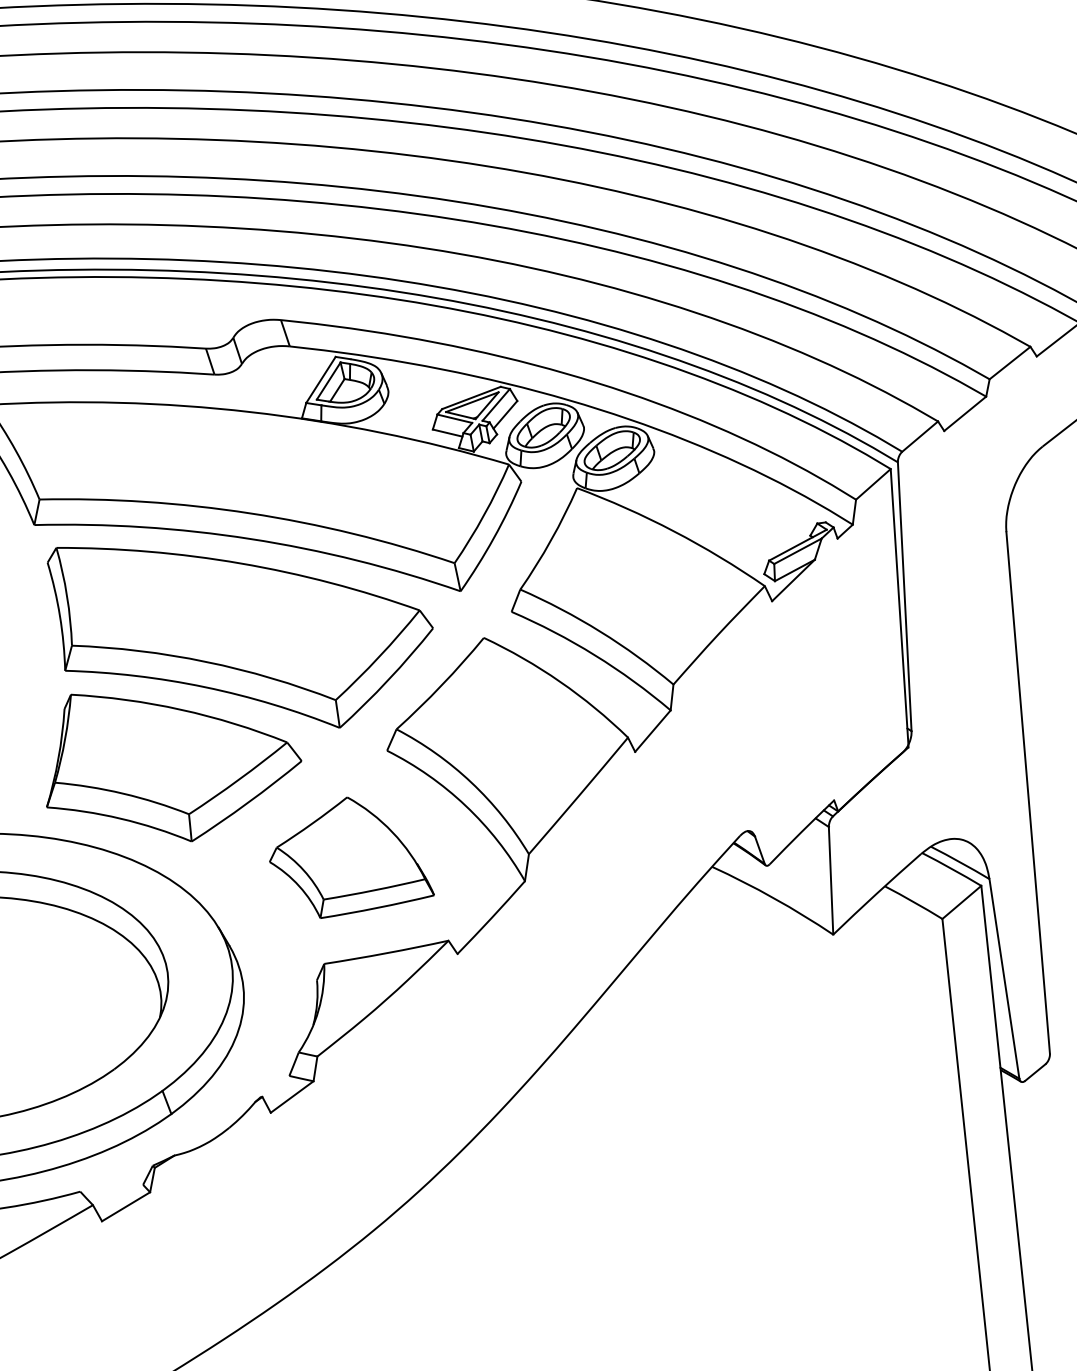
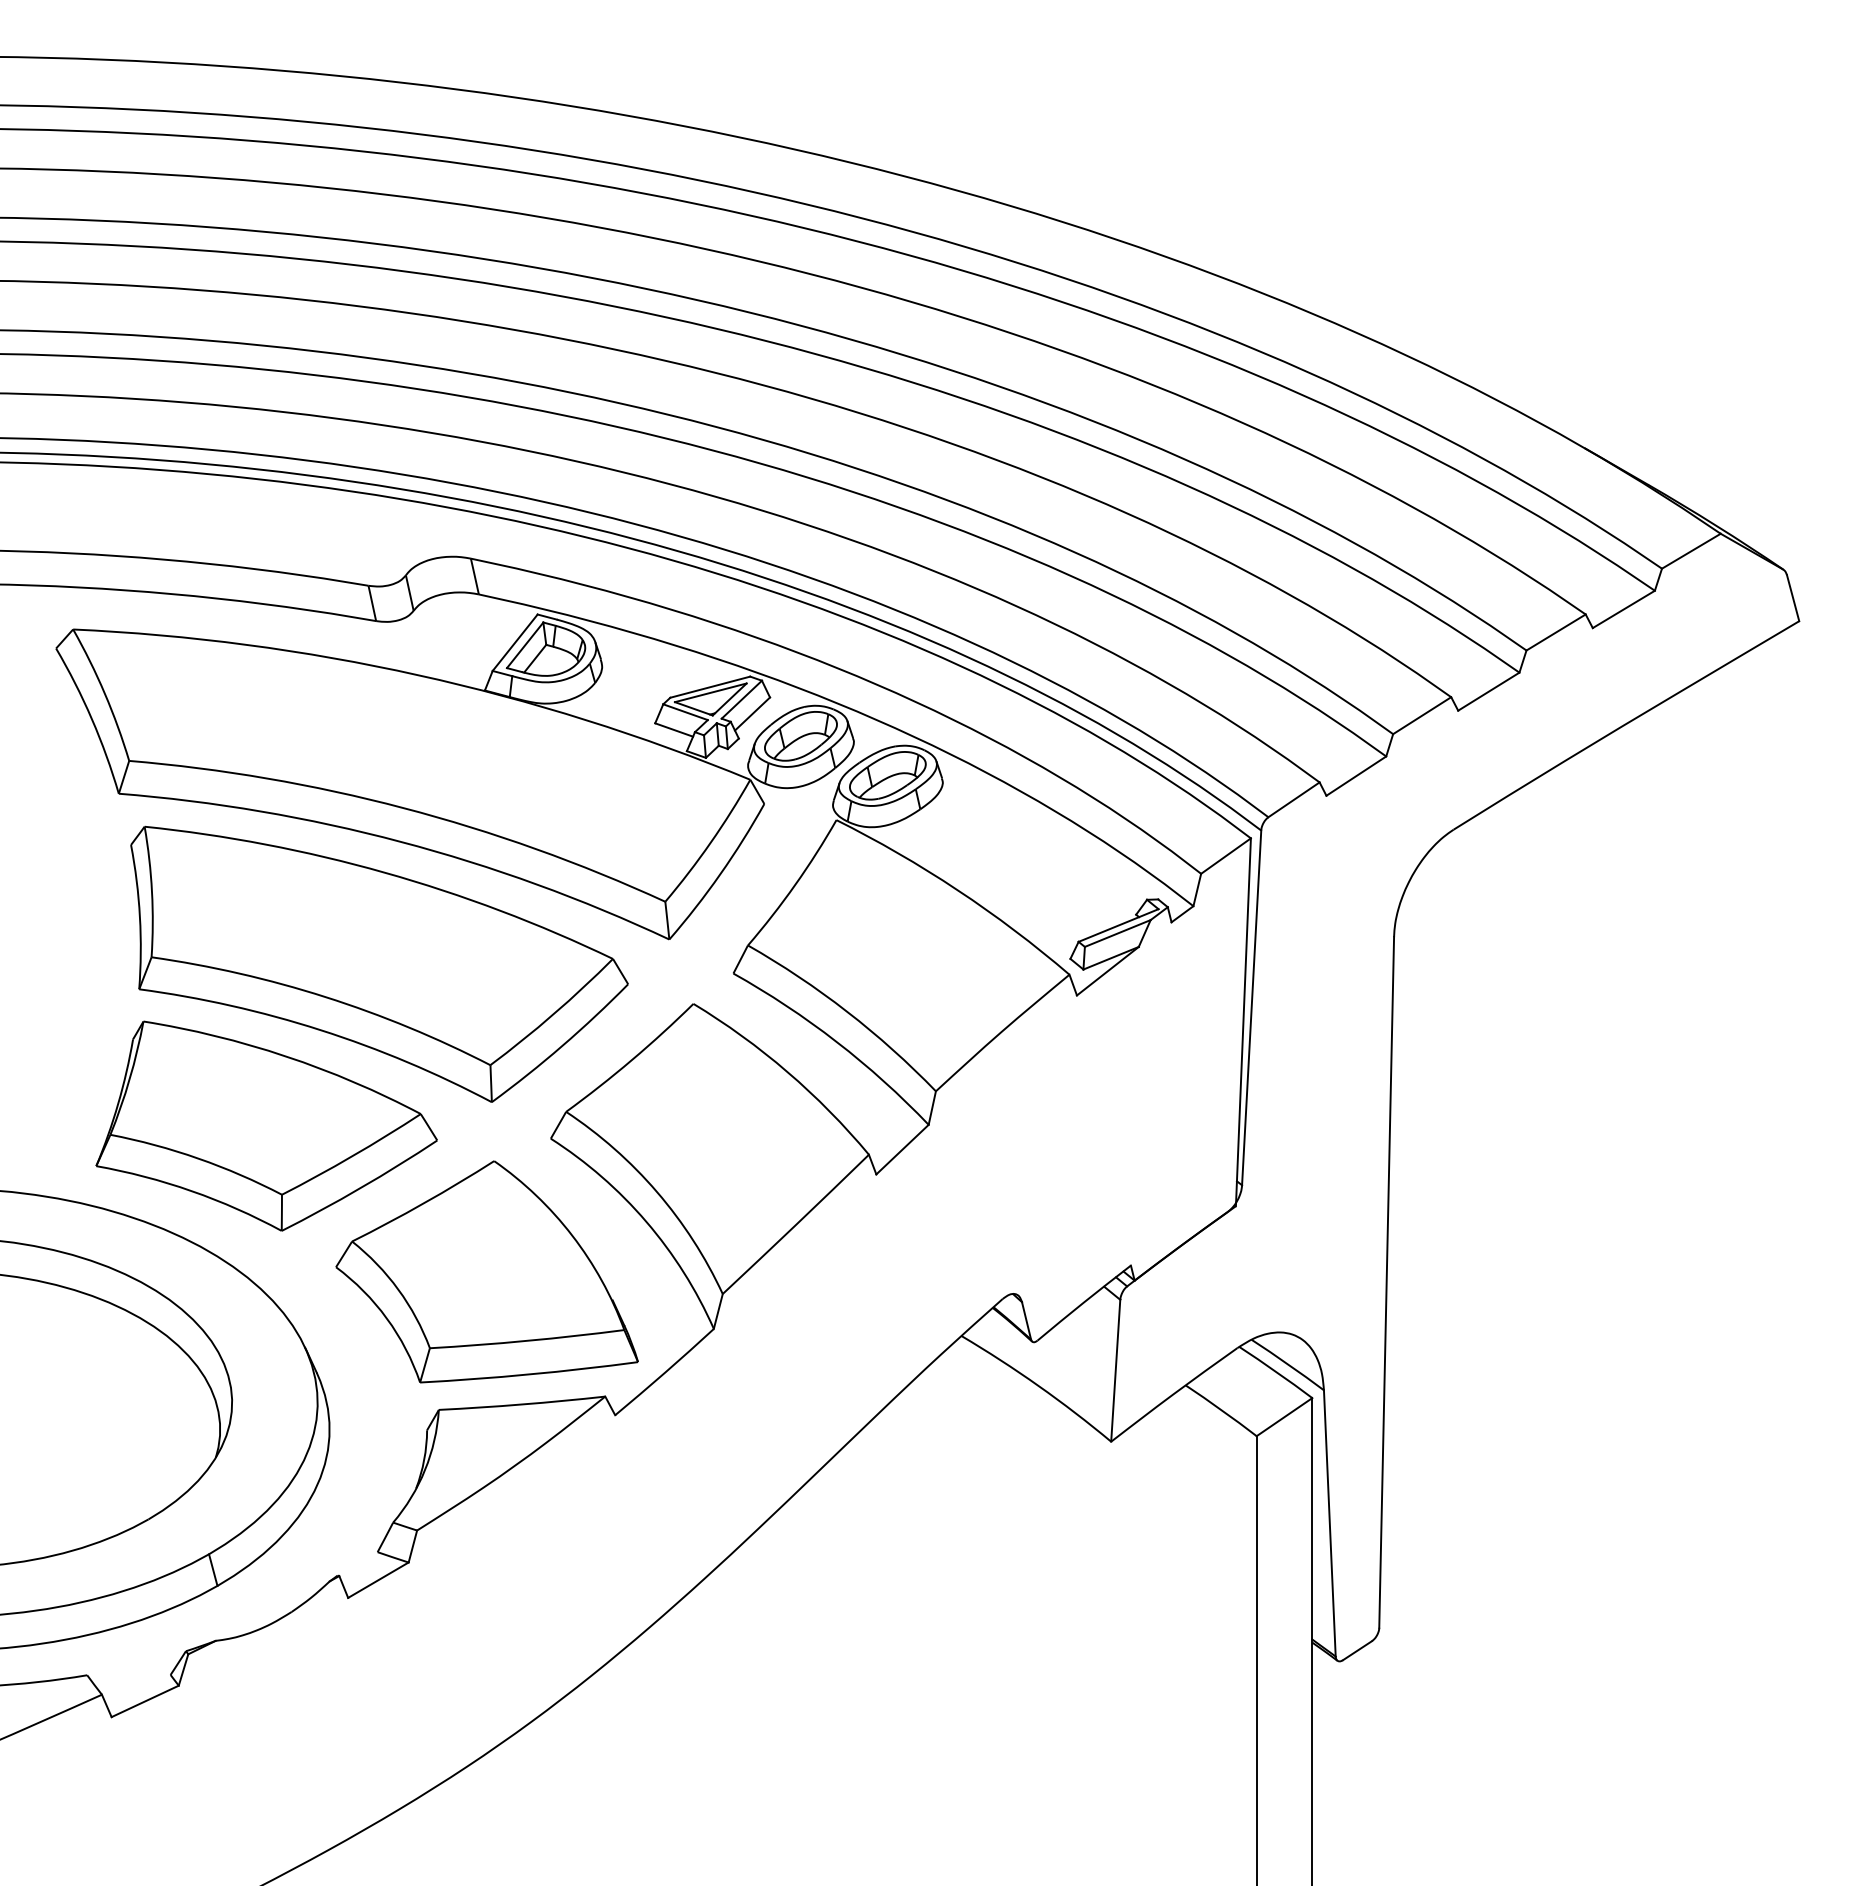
part: (349, 855) -> (486, 1271), size x1.43

